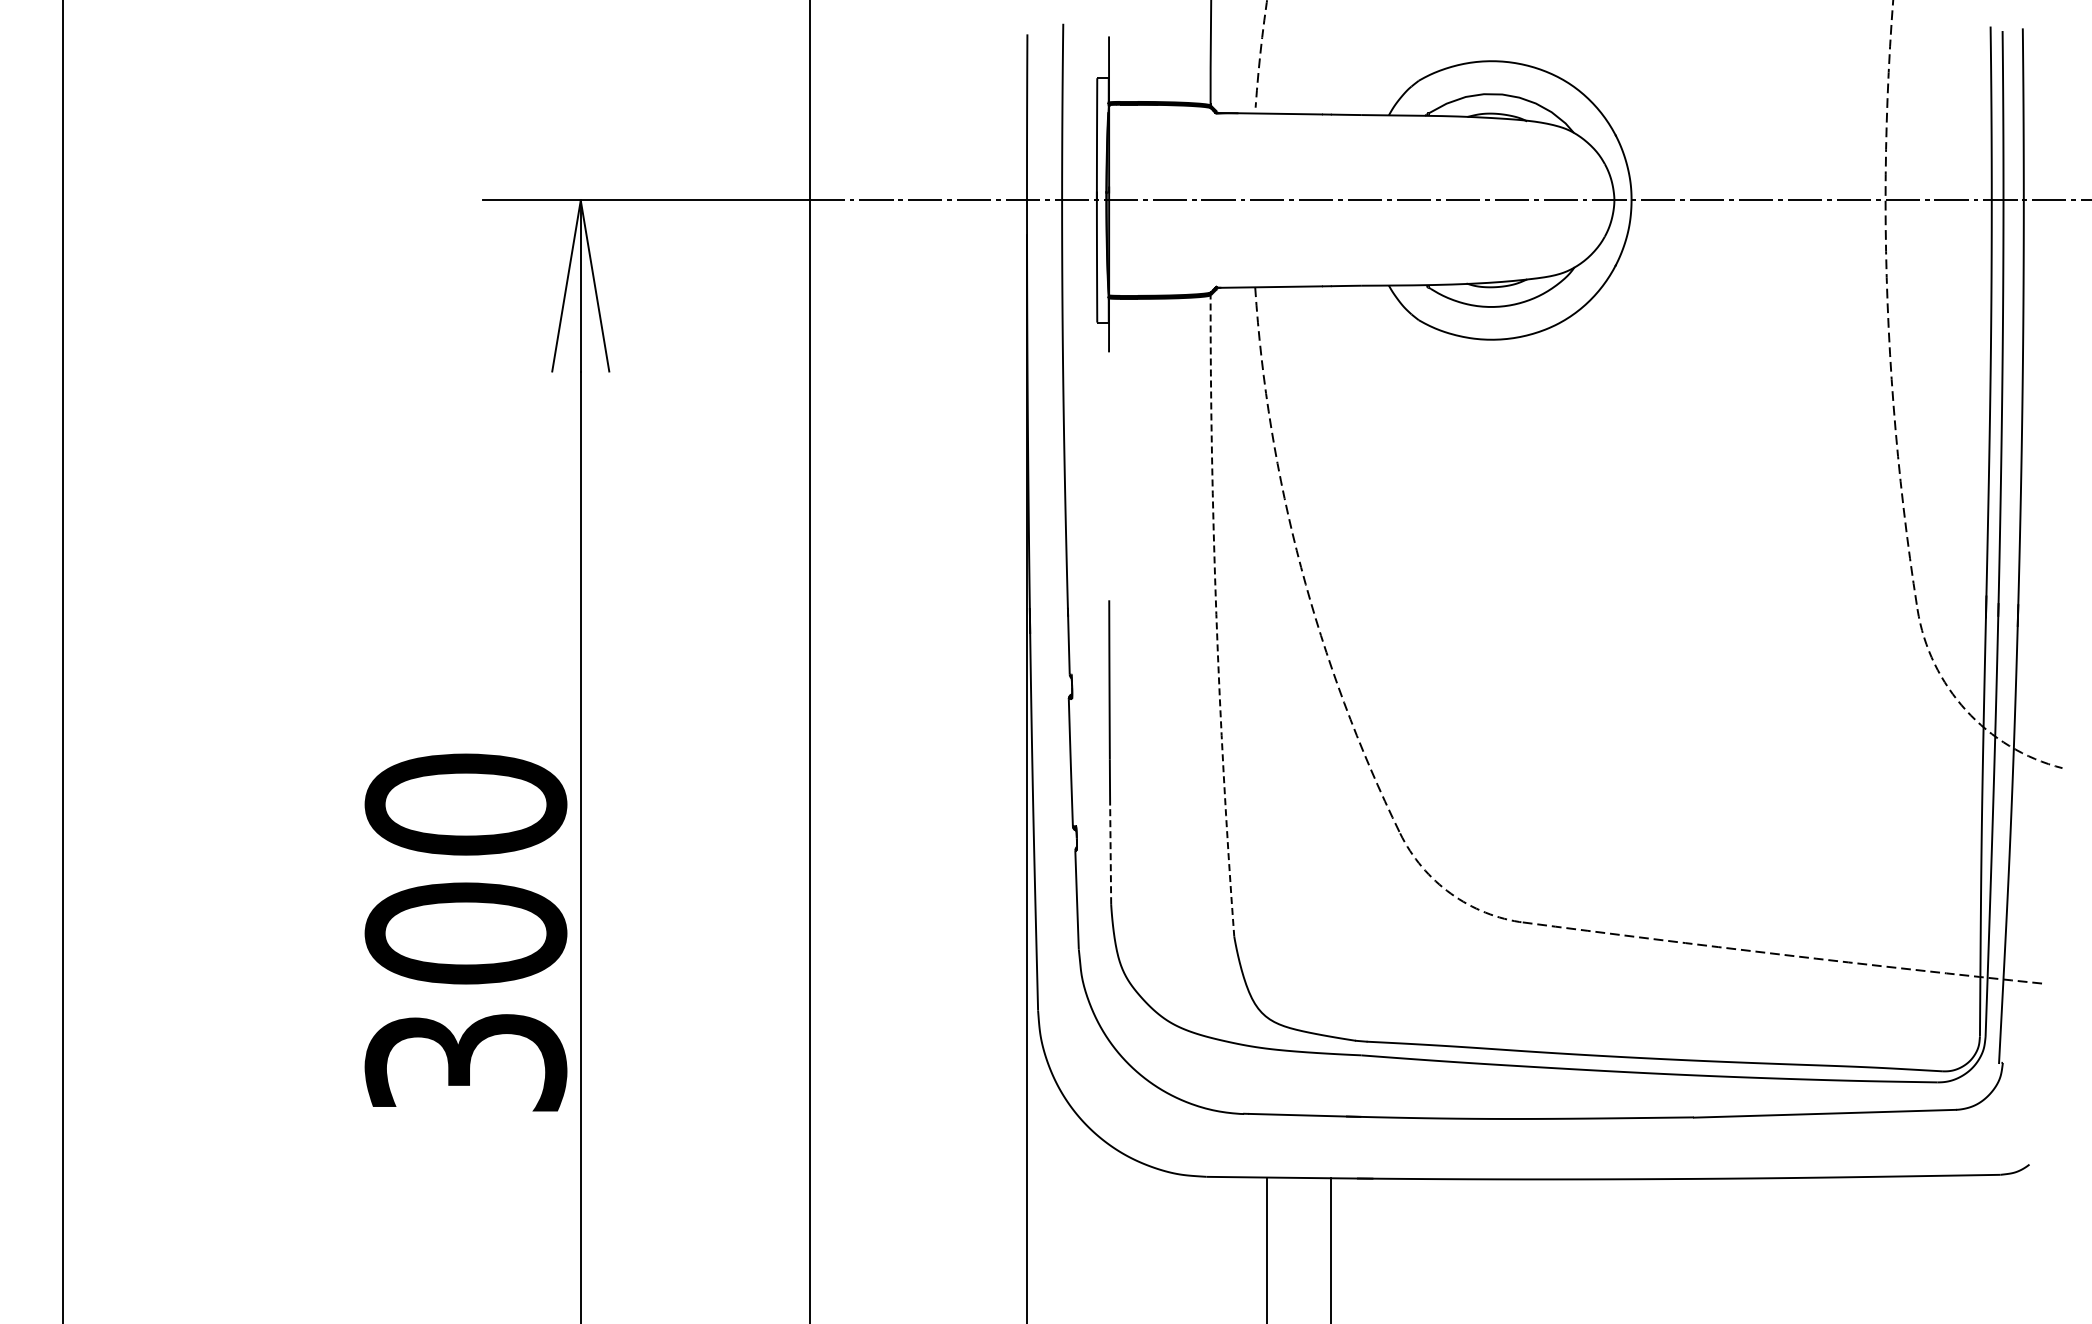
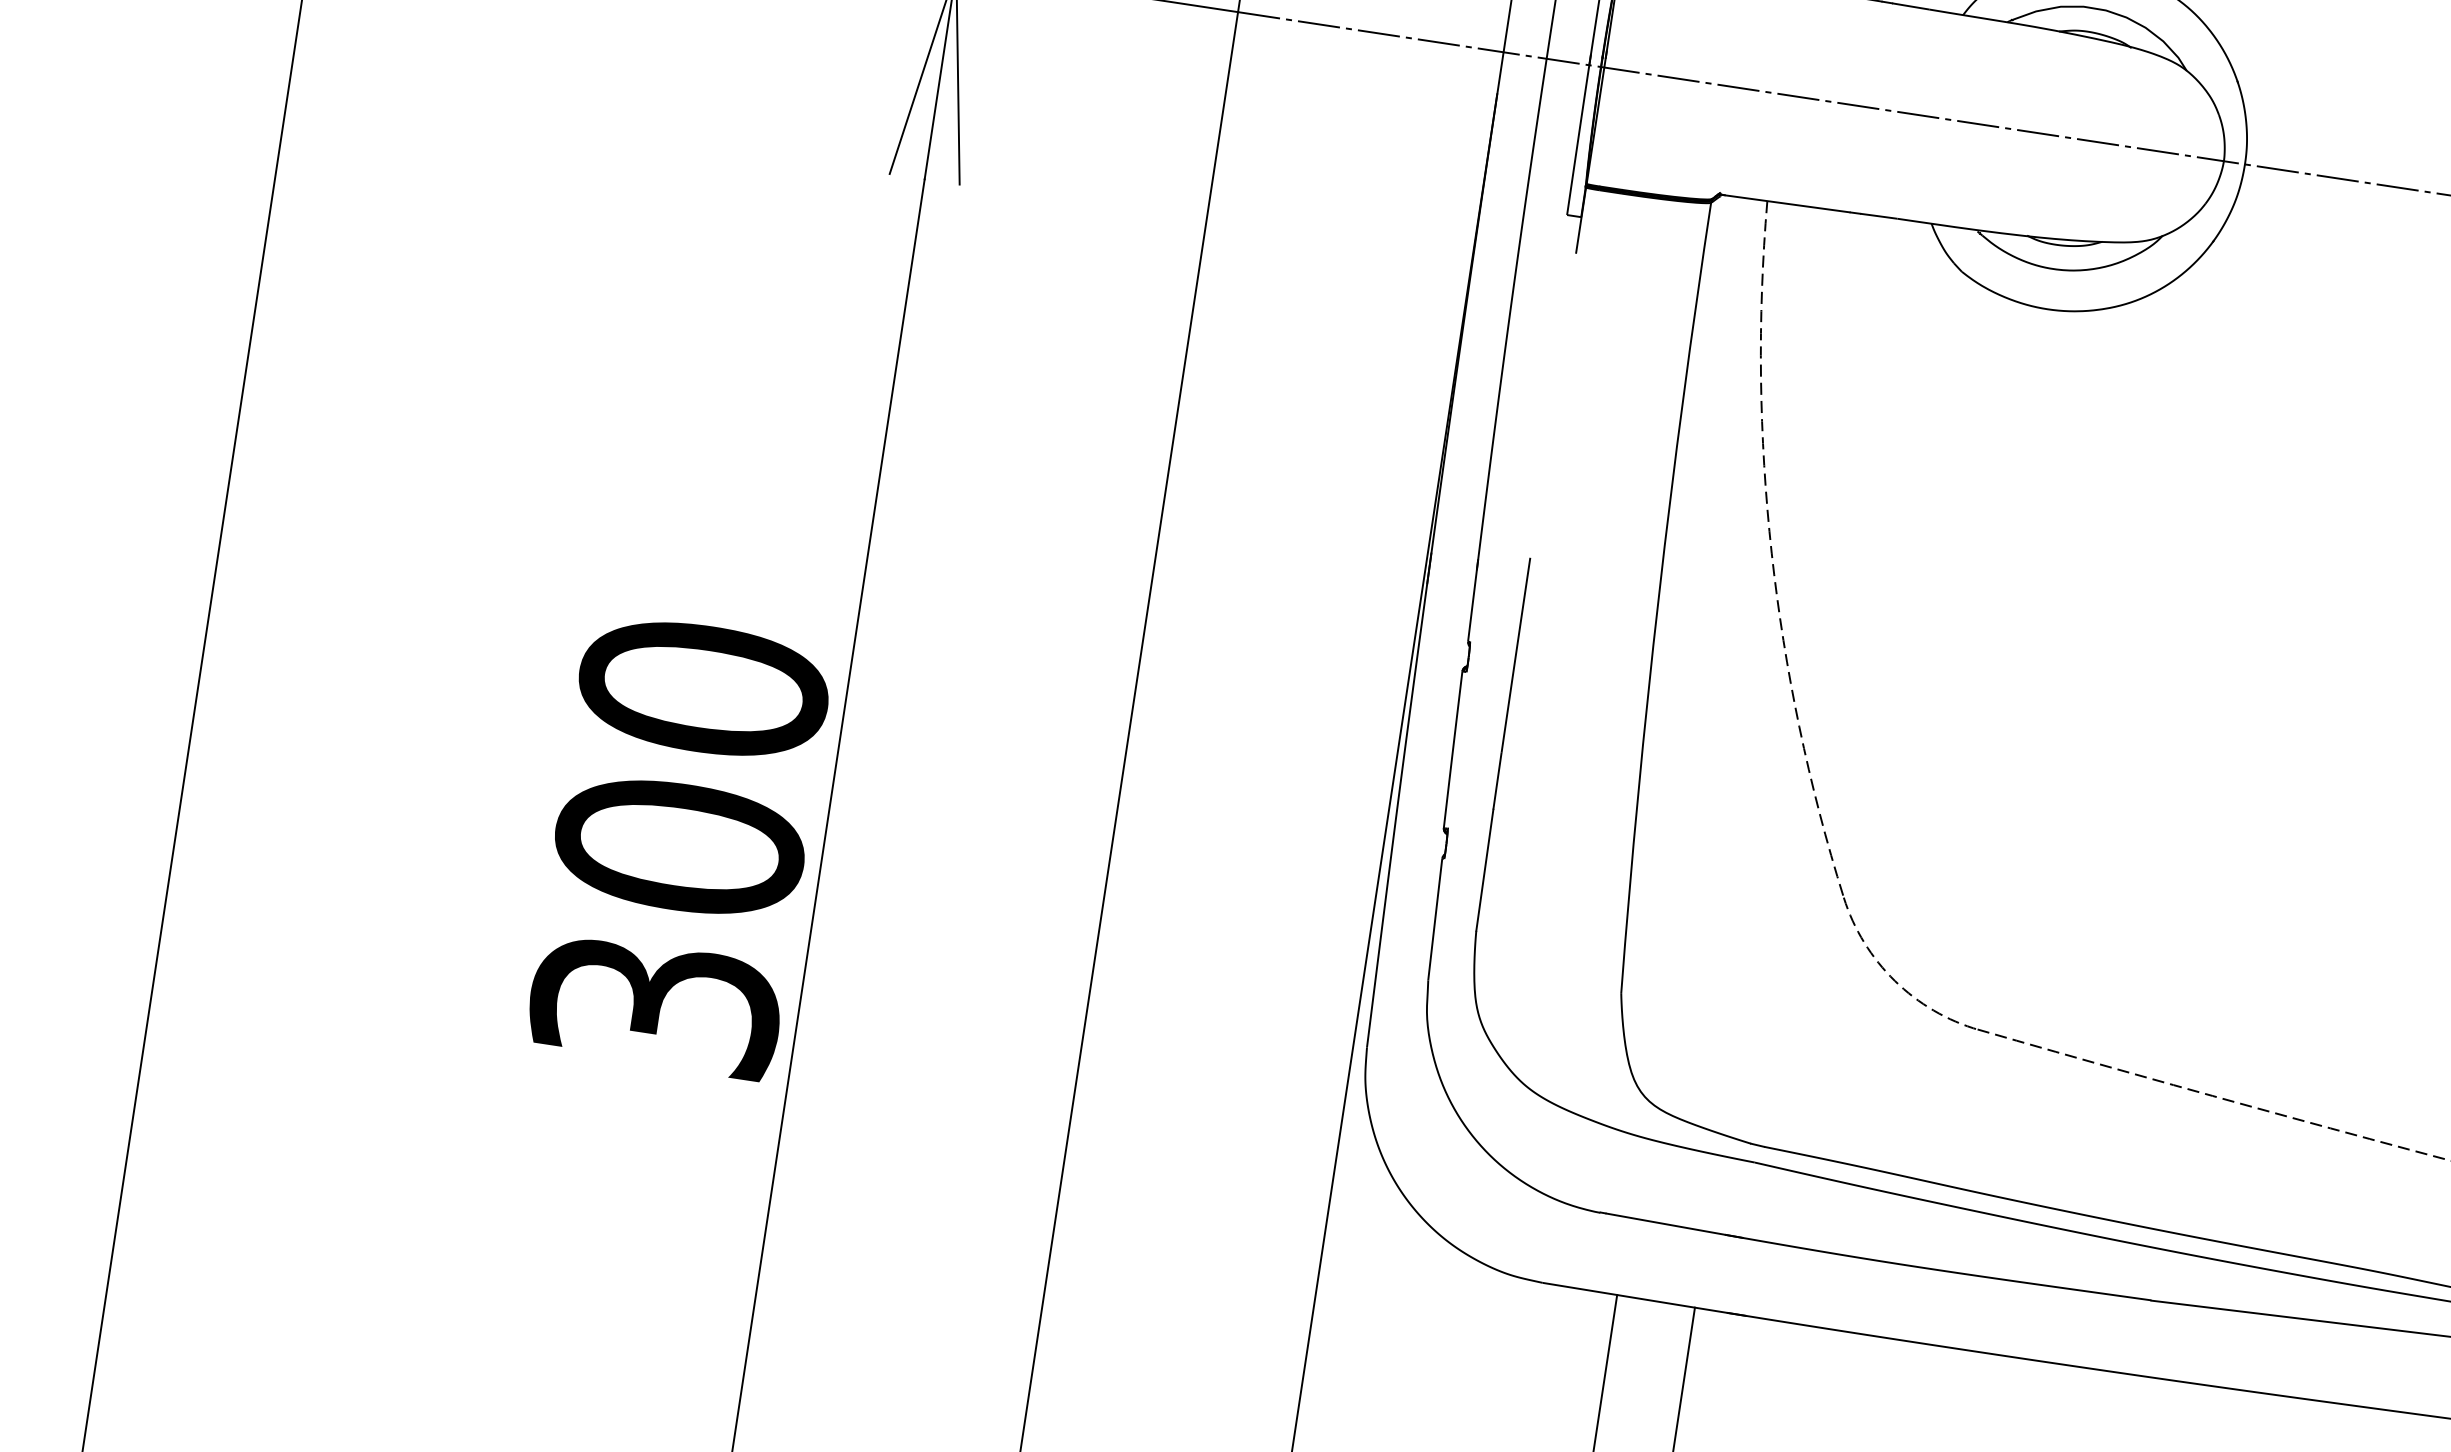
arc: (1216, 614) -> (1659, 595), dashed -> solid
line: (1110, 854) -> (1484, 869), dashed -> solid

